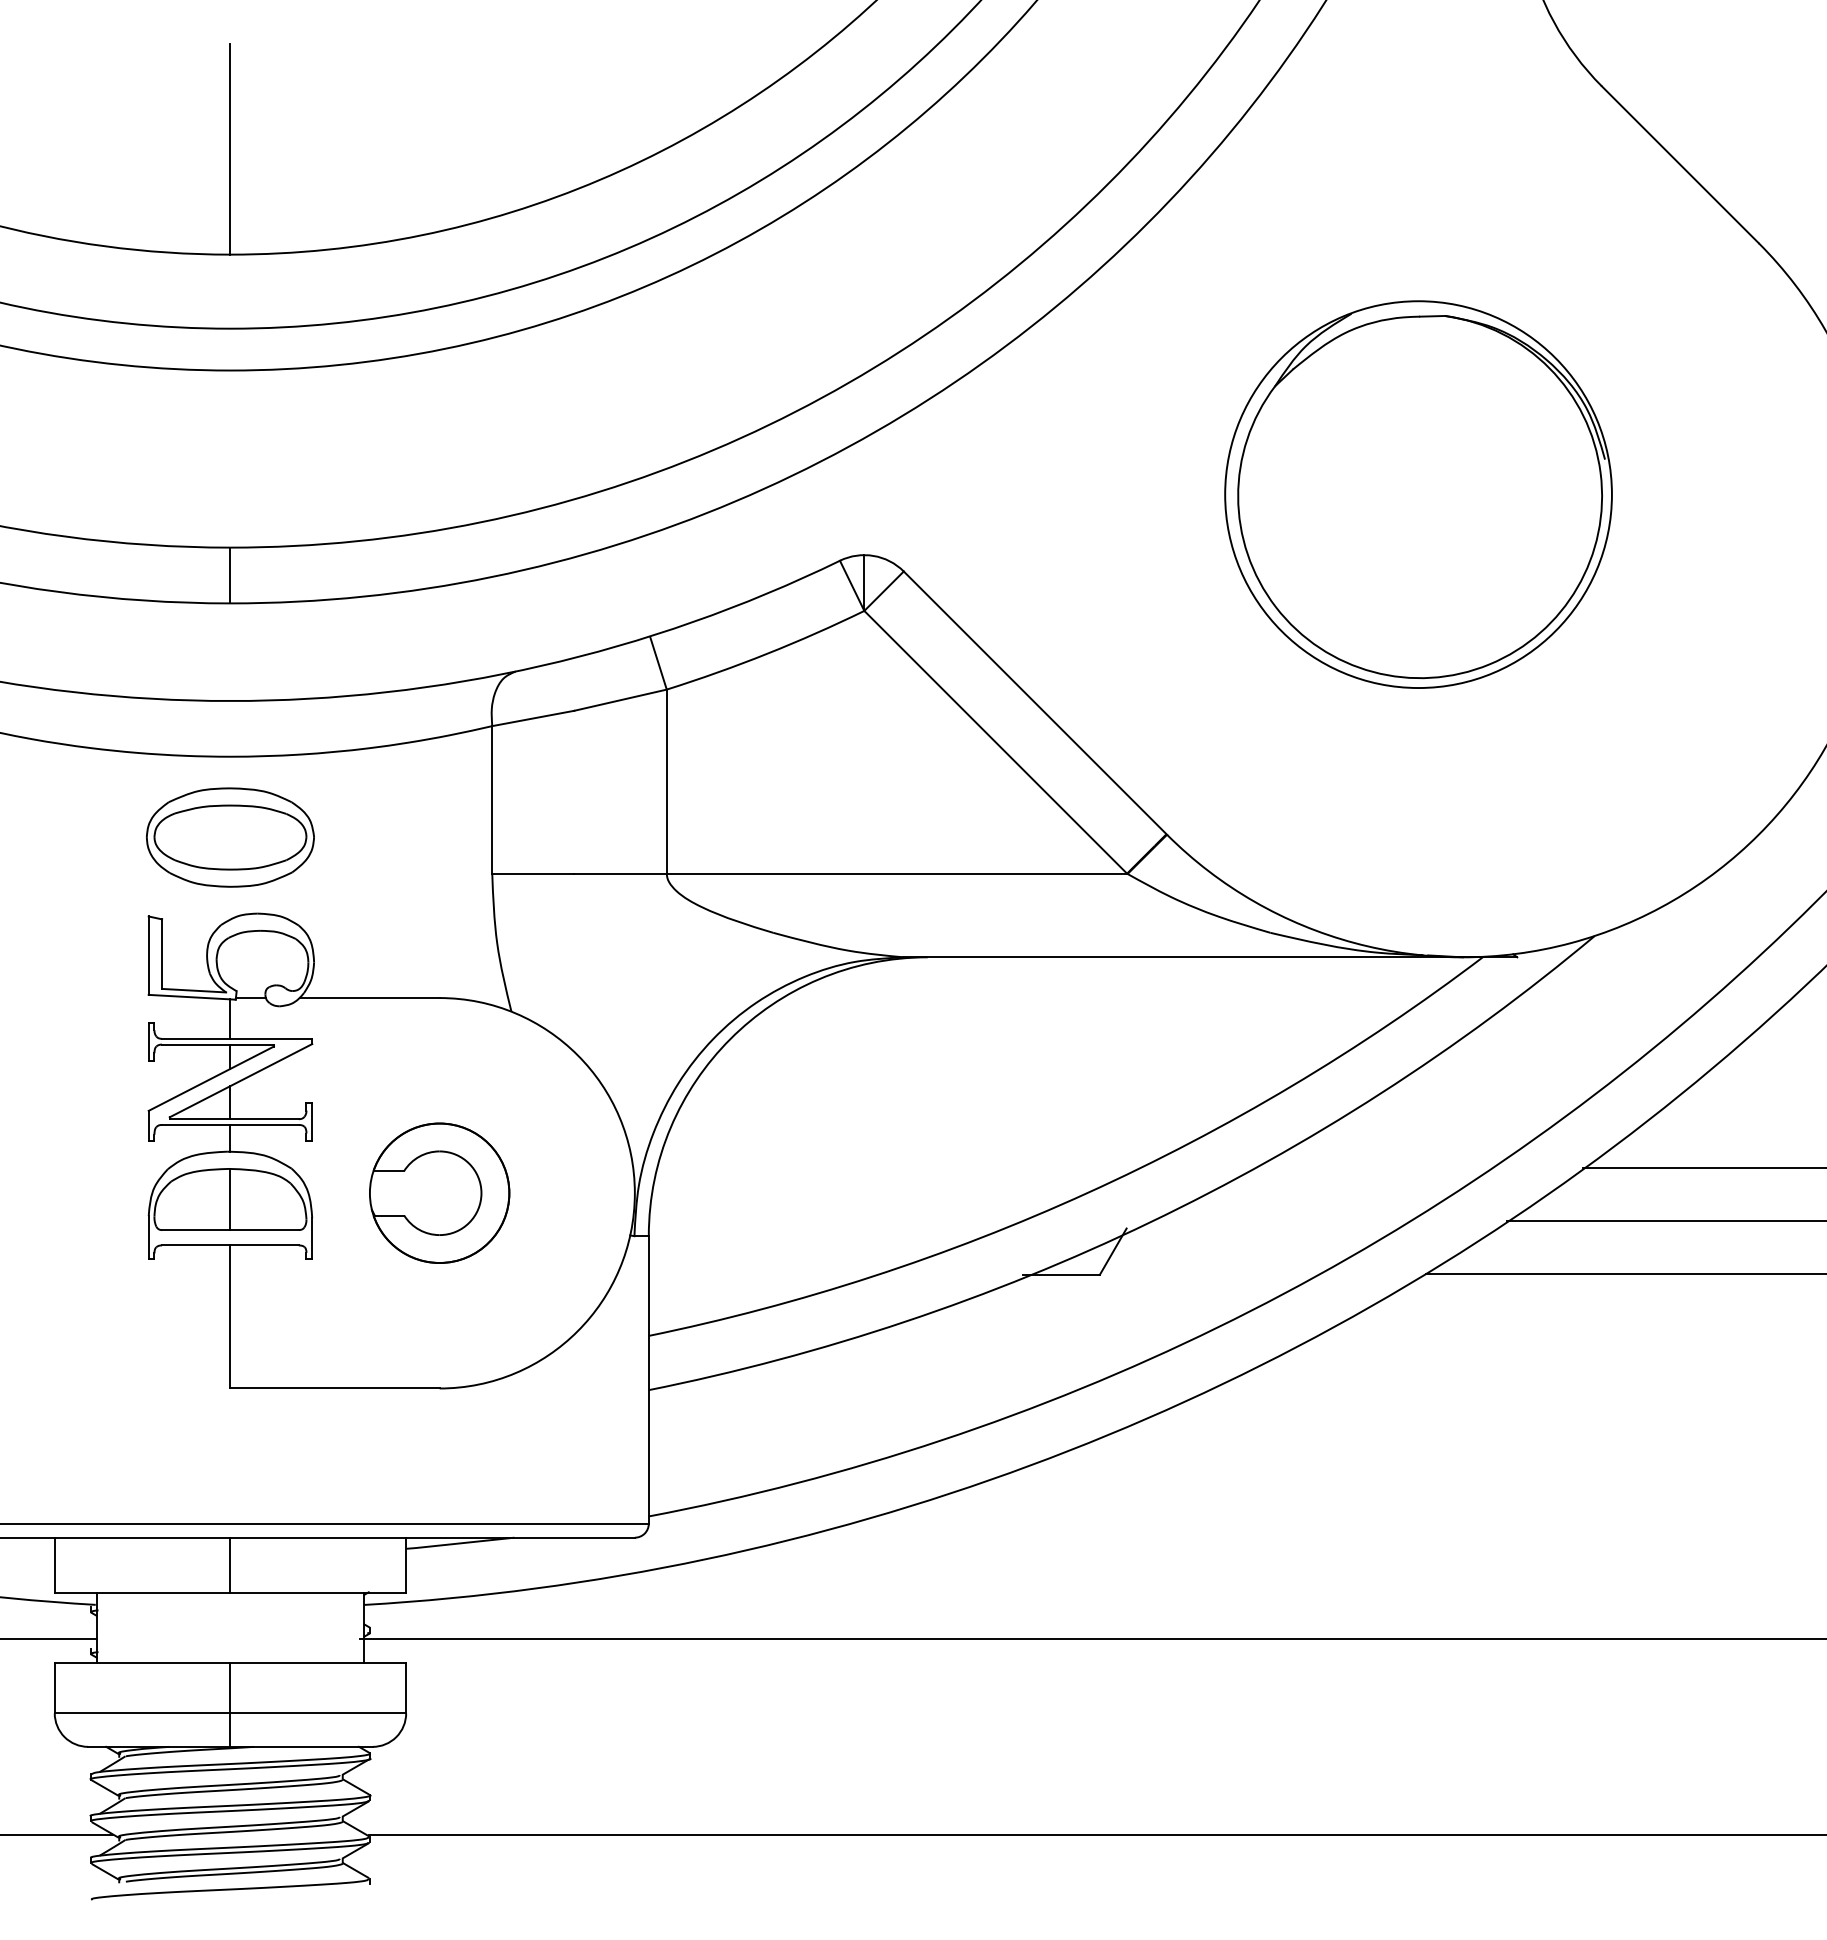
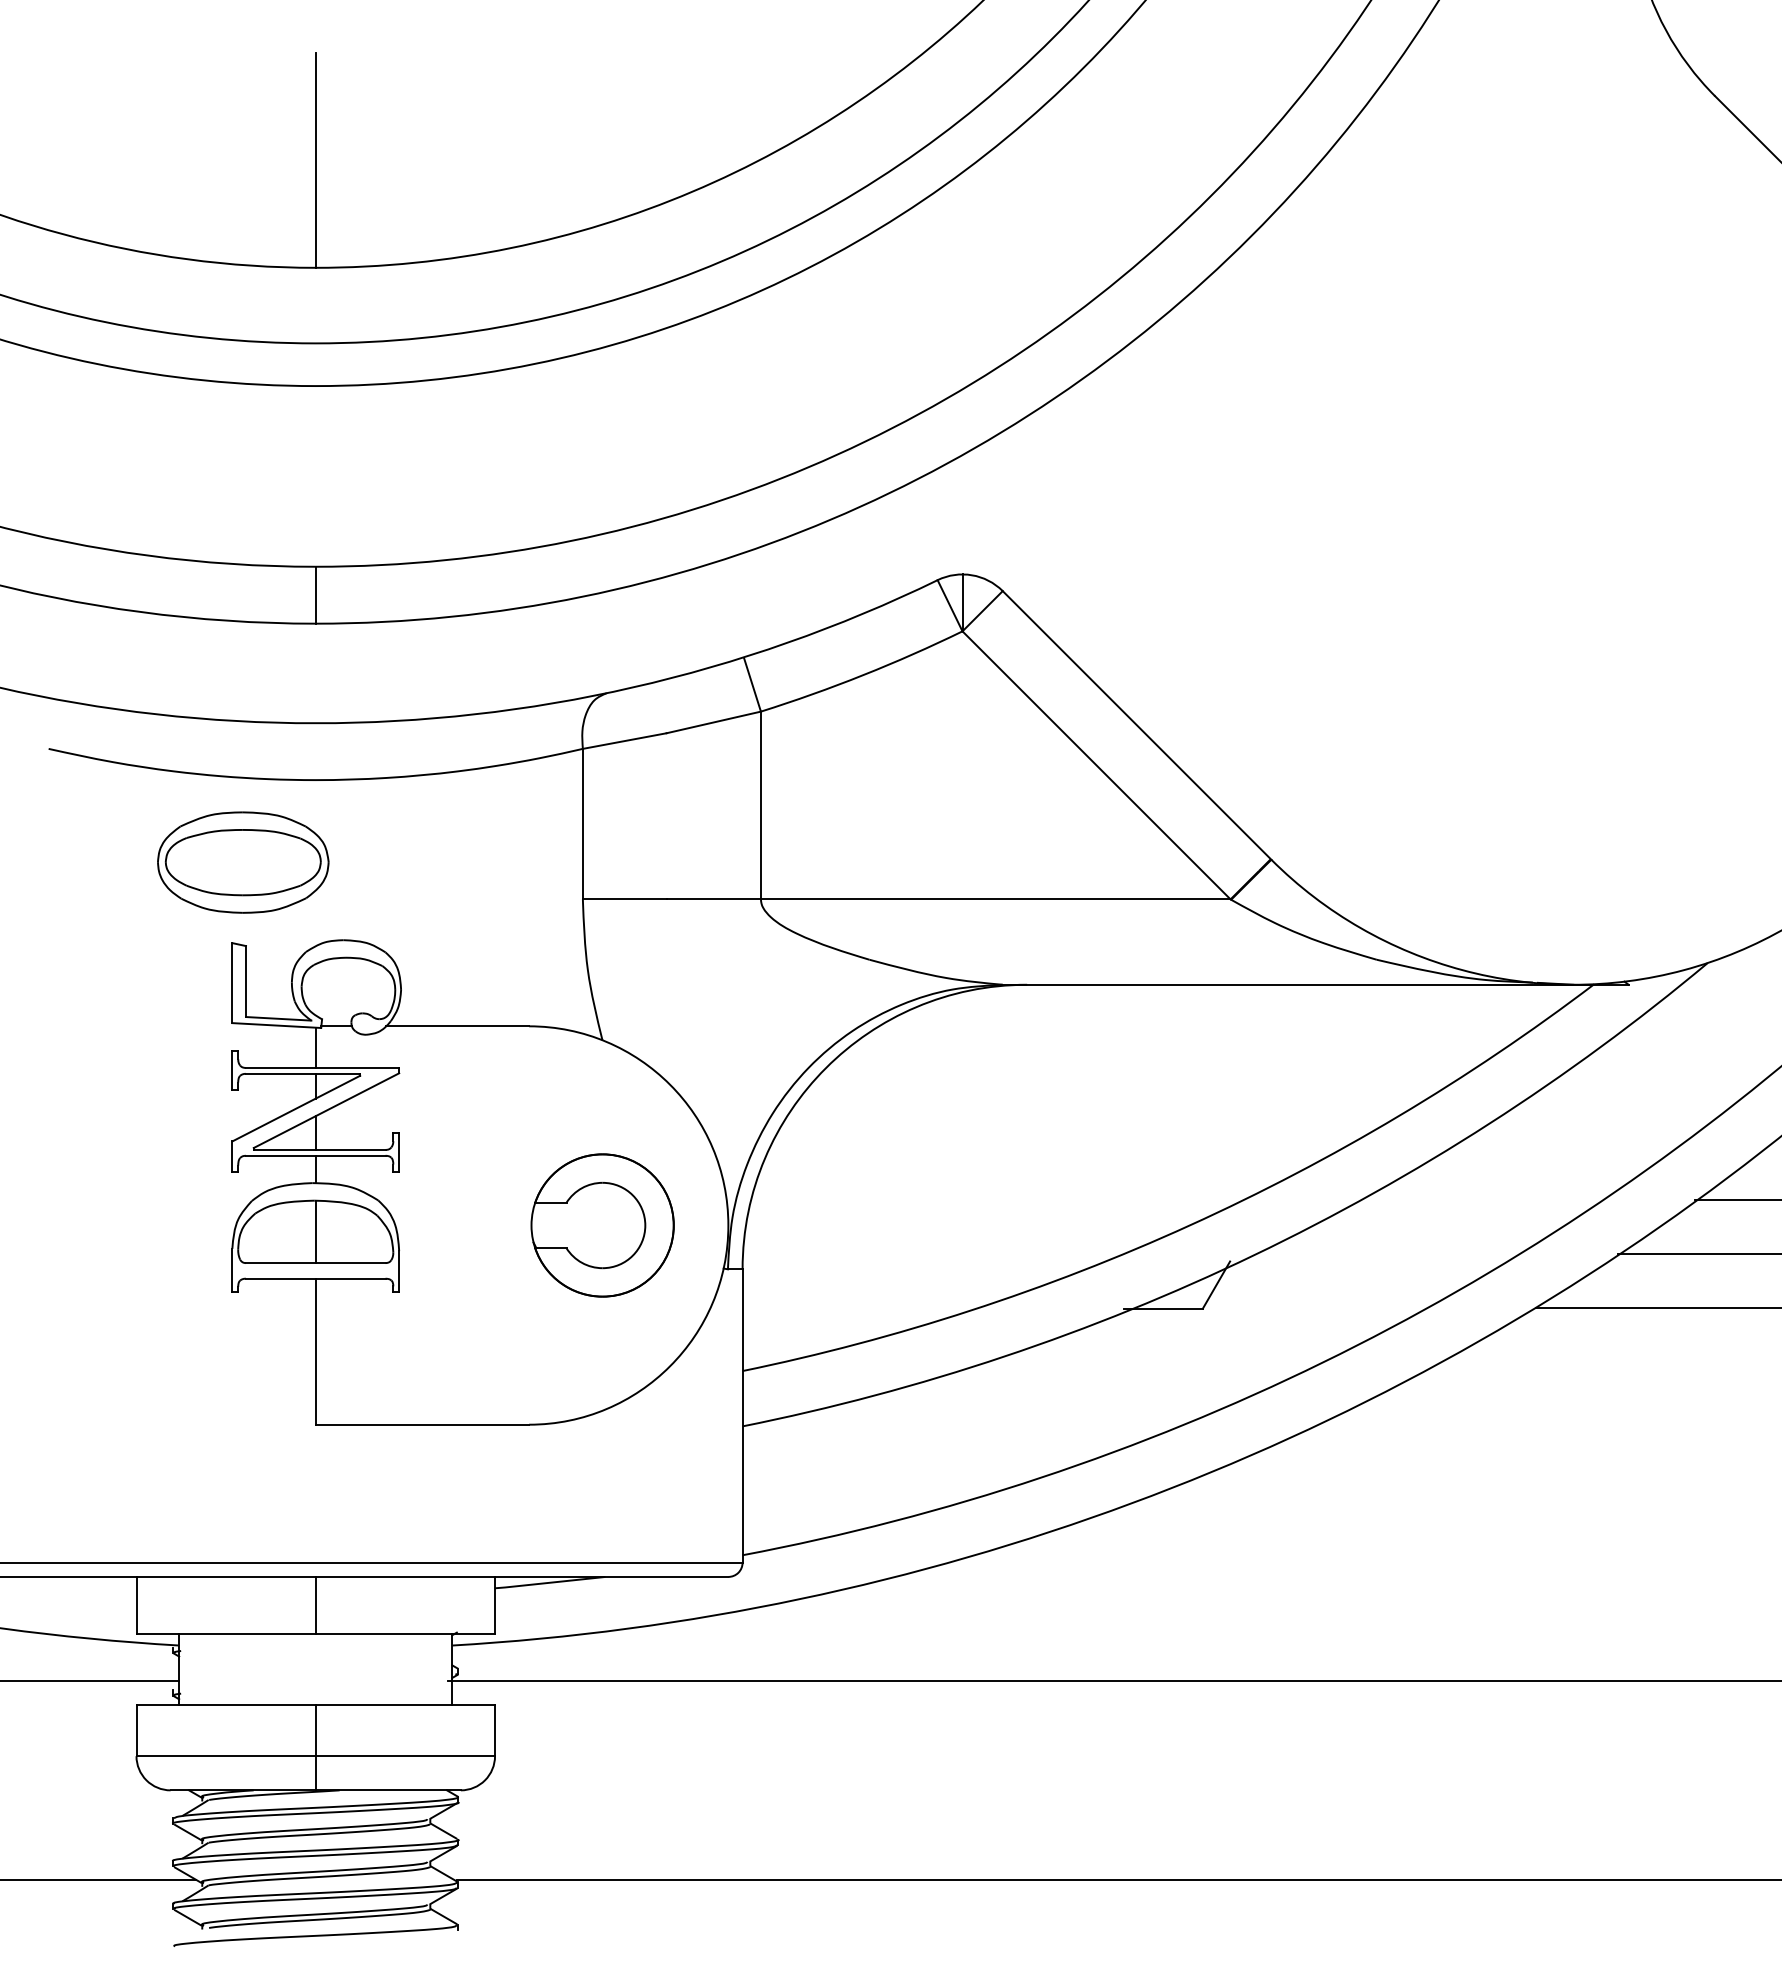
part: (1418, 494) -> (1527, 512), removed
part: (230, 837) -> (243, 862), moved
part: (439, 1192) -> (602, 1224), moved

